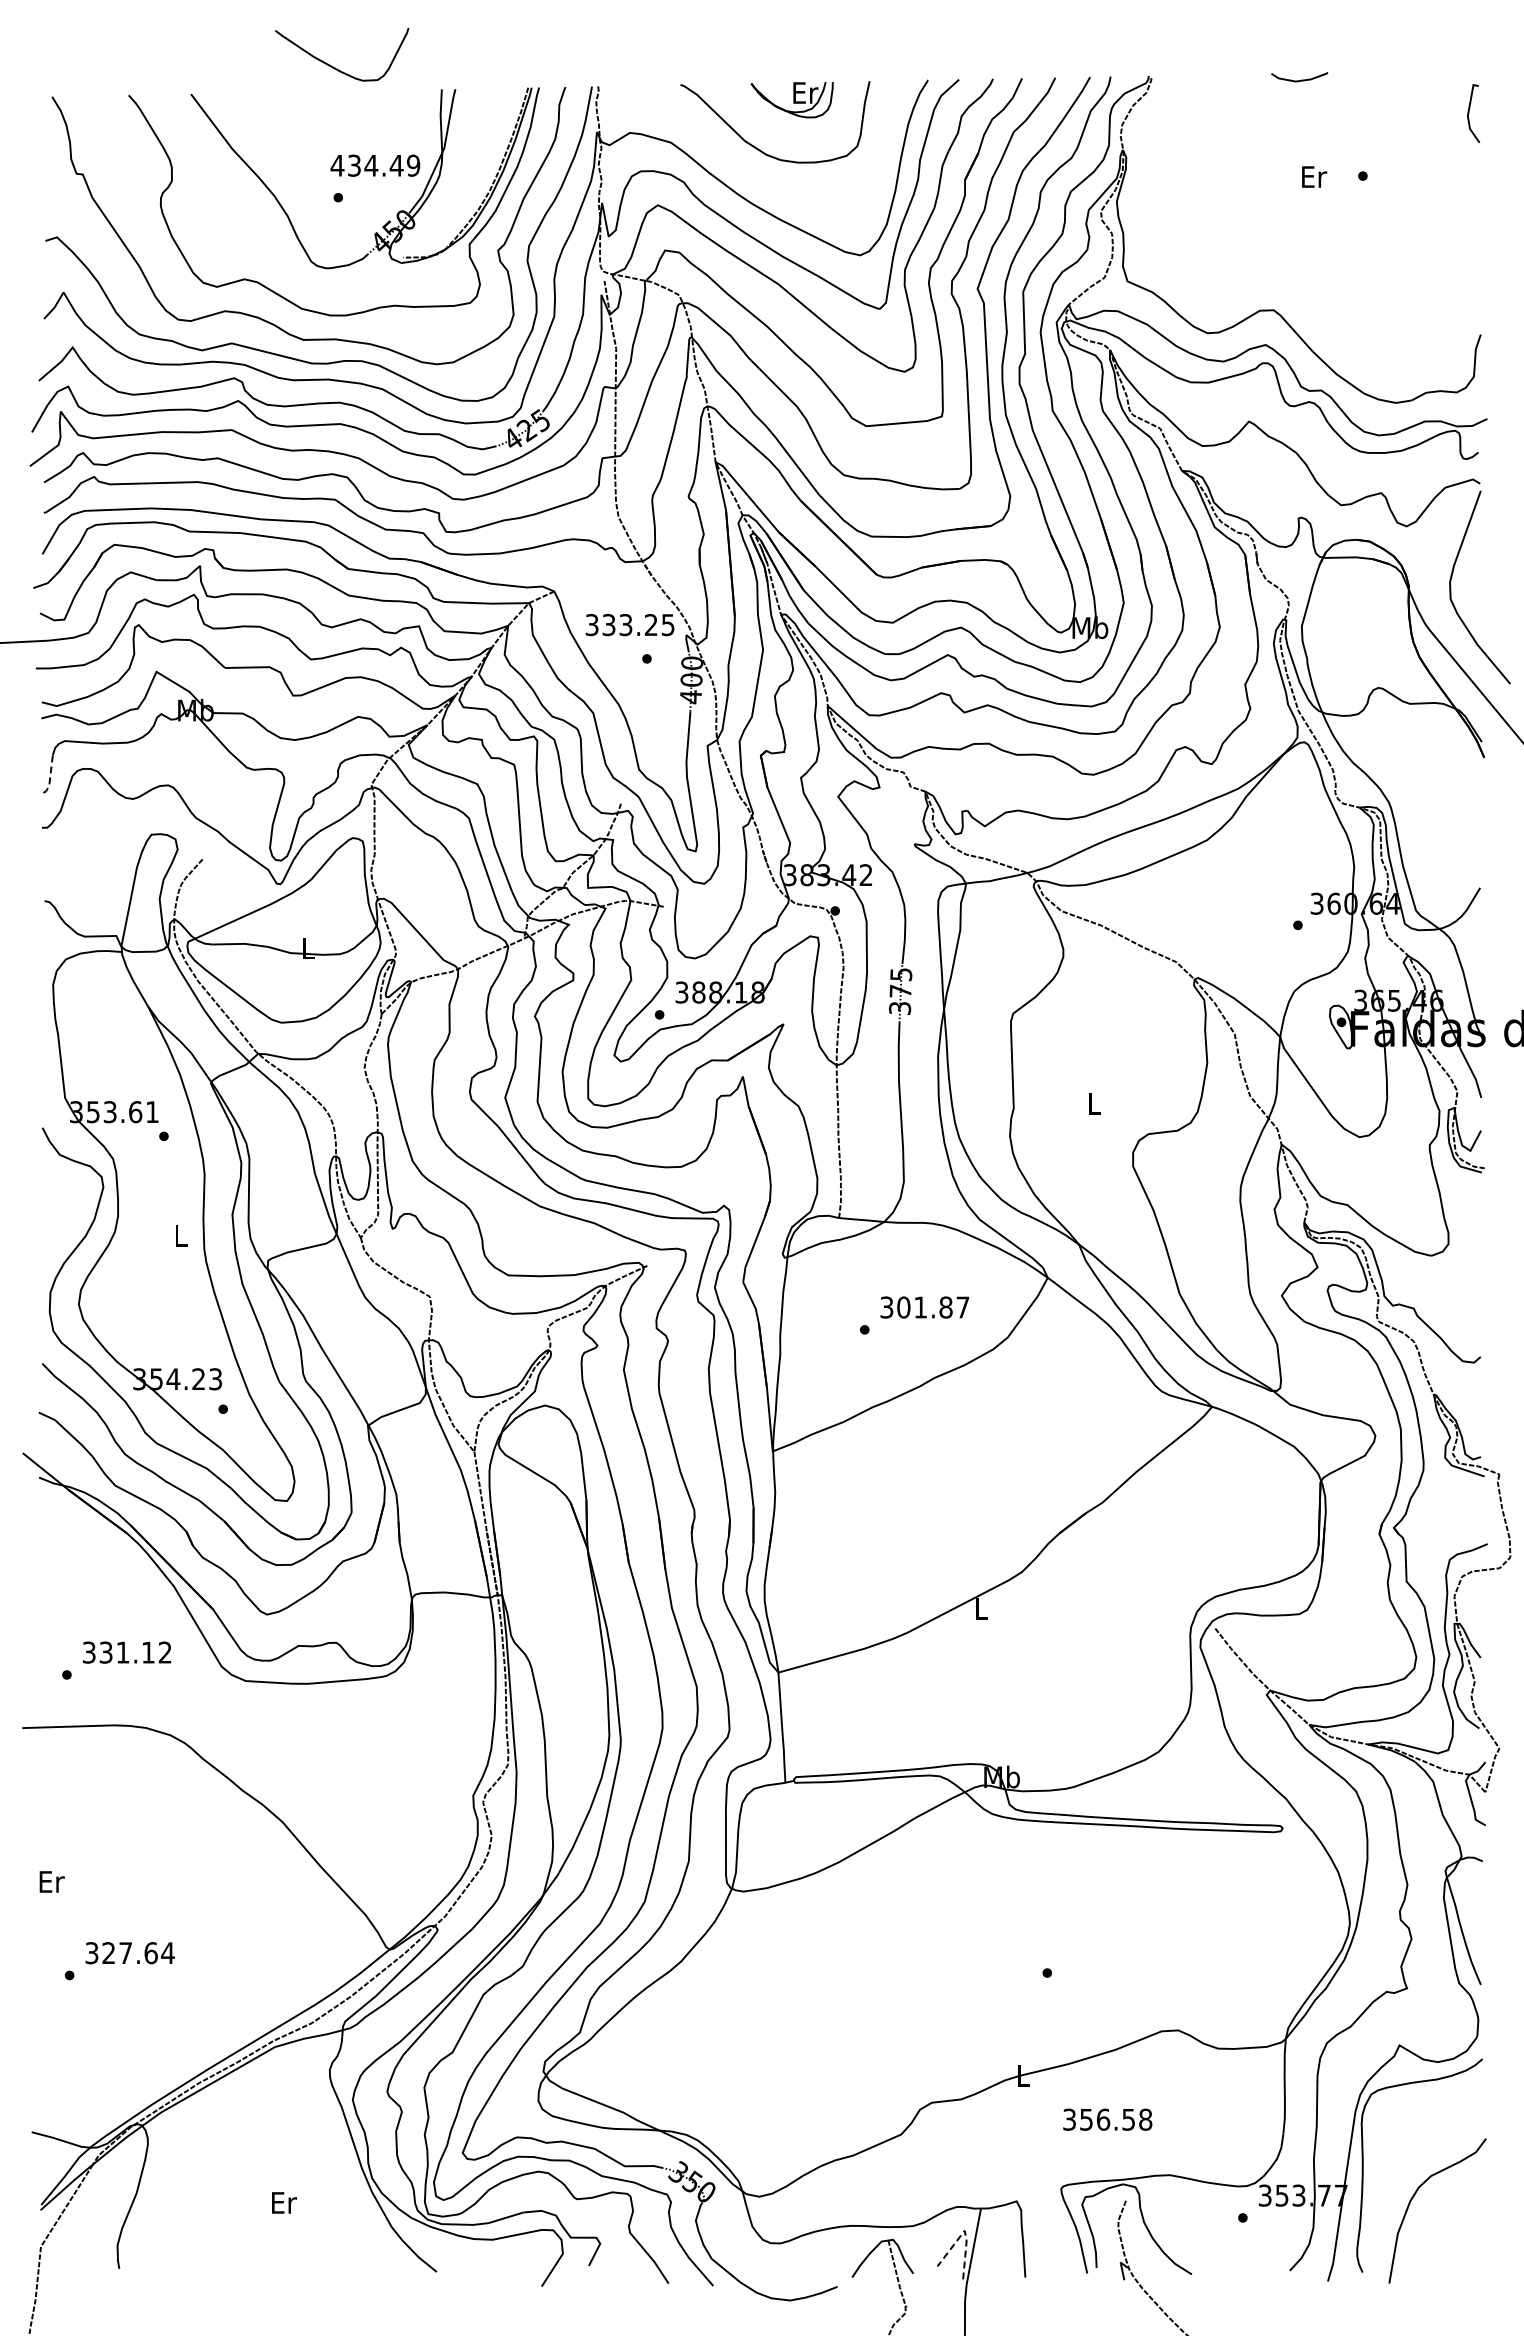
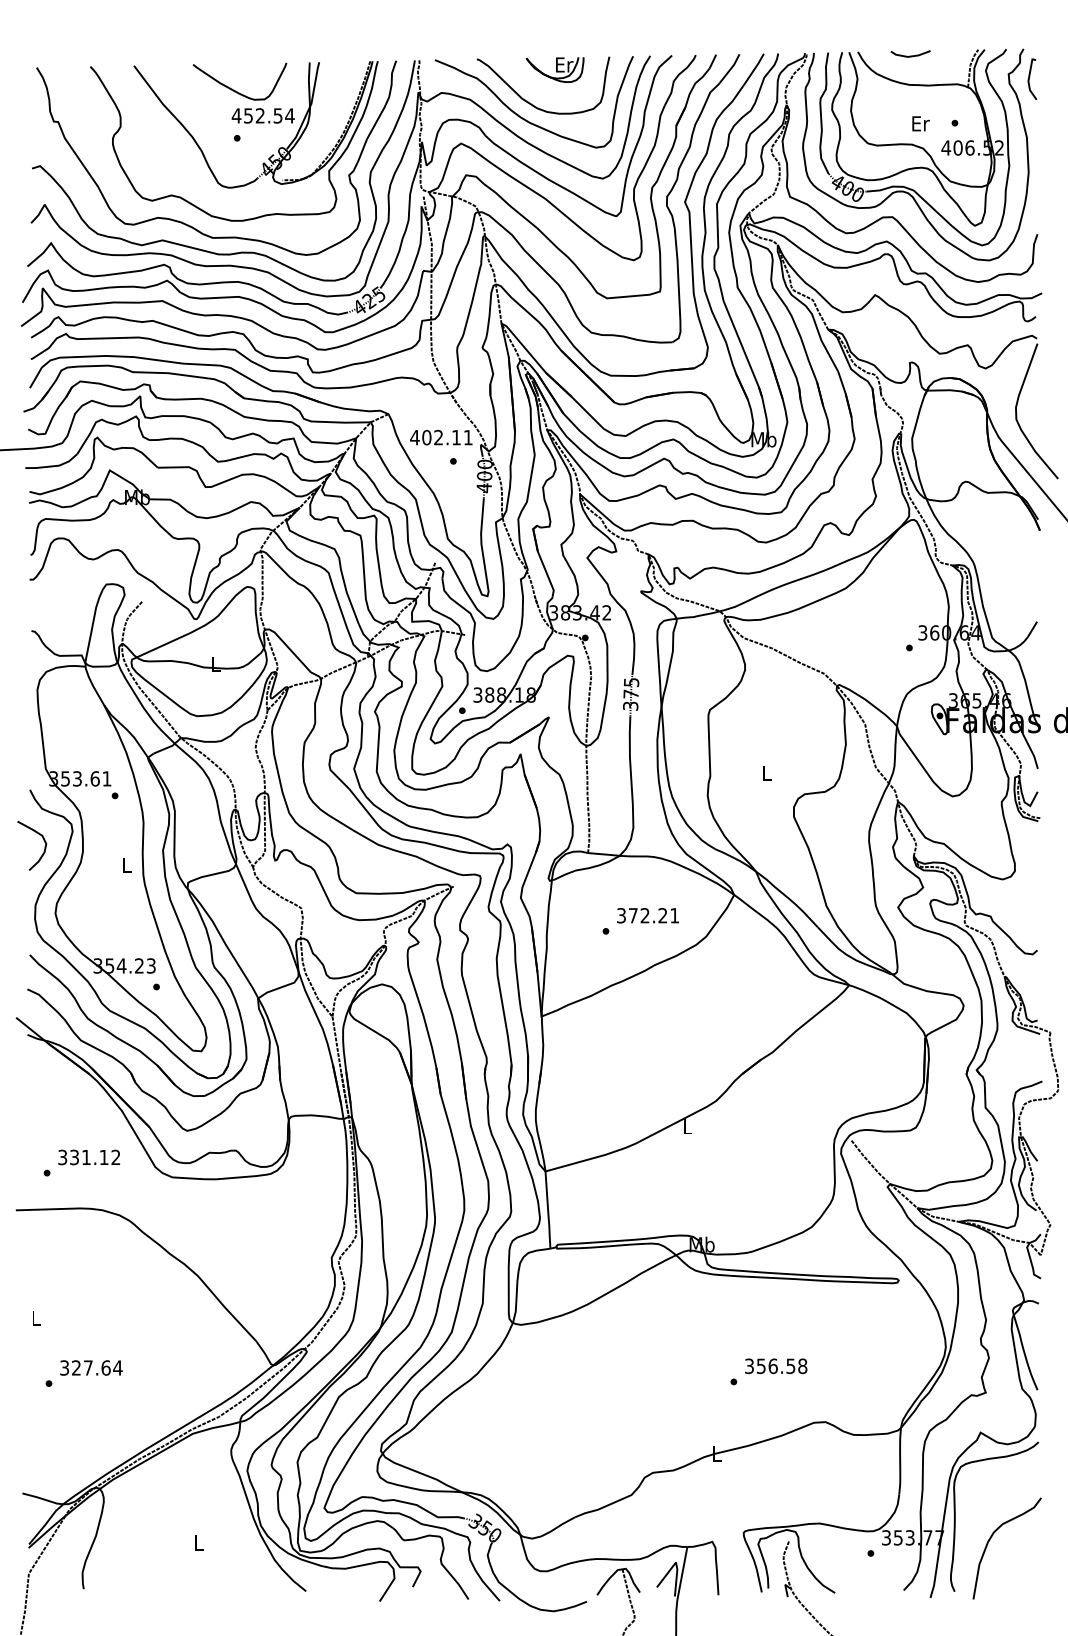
curve: (335, 67) -> (235, 90), moved
text: (384, 165) -> (269, 115), 434.49 -> 452.54
curve: (746, 168) -> (523, 117), added
part: (1311, 211) -> (918, 147), added
text: (629, 625) -> (441, 437), 333.25 -> 402.11
line: (50, 776) -> (35, 543), dashed -> solid
curve: (63, 1210) -> (44, 847), added
text: (933, 1307) -> (654, 915), 301.87 -> 372.21
text: (51, 1881) -> (36, 1317), Er -> L
text: (1107, 2119) -> (776, 1366), moved
text: (284, 2202) -> (199, 1542), Er -> L
line: (965, 2232) -> (676, 1563), dashed -> solid

